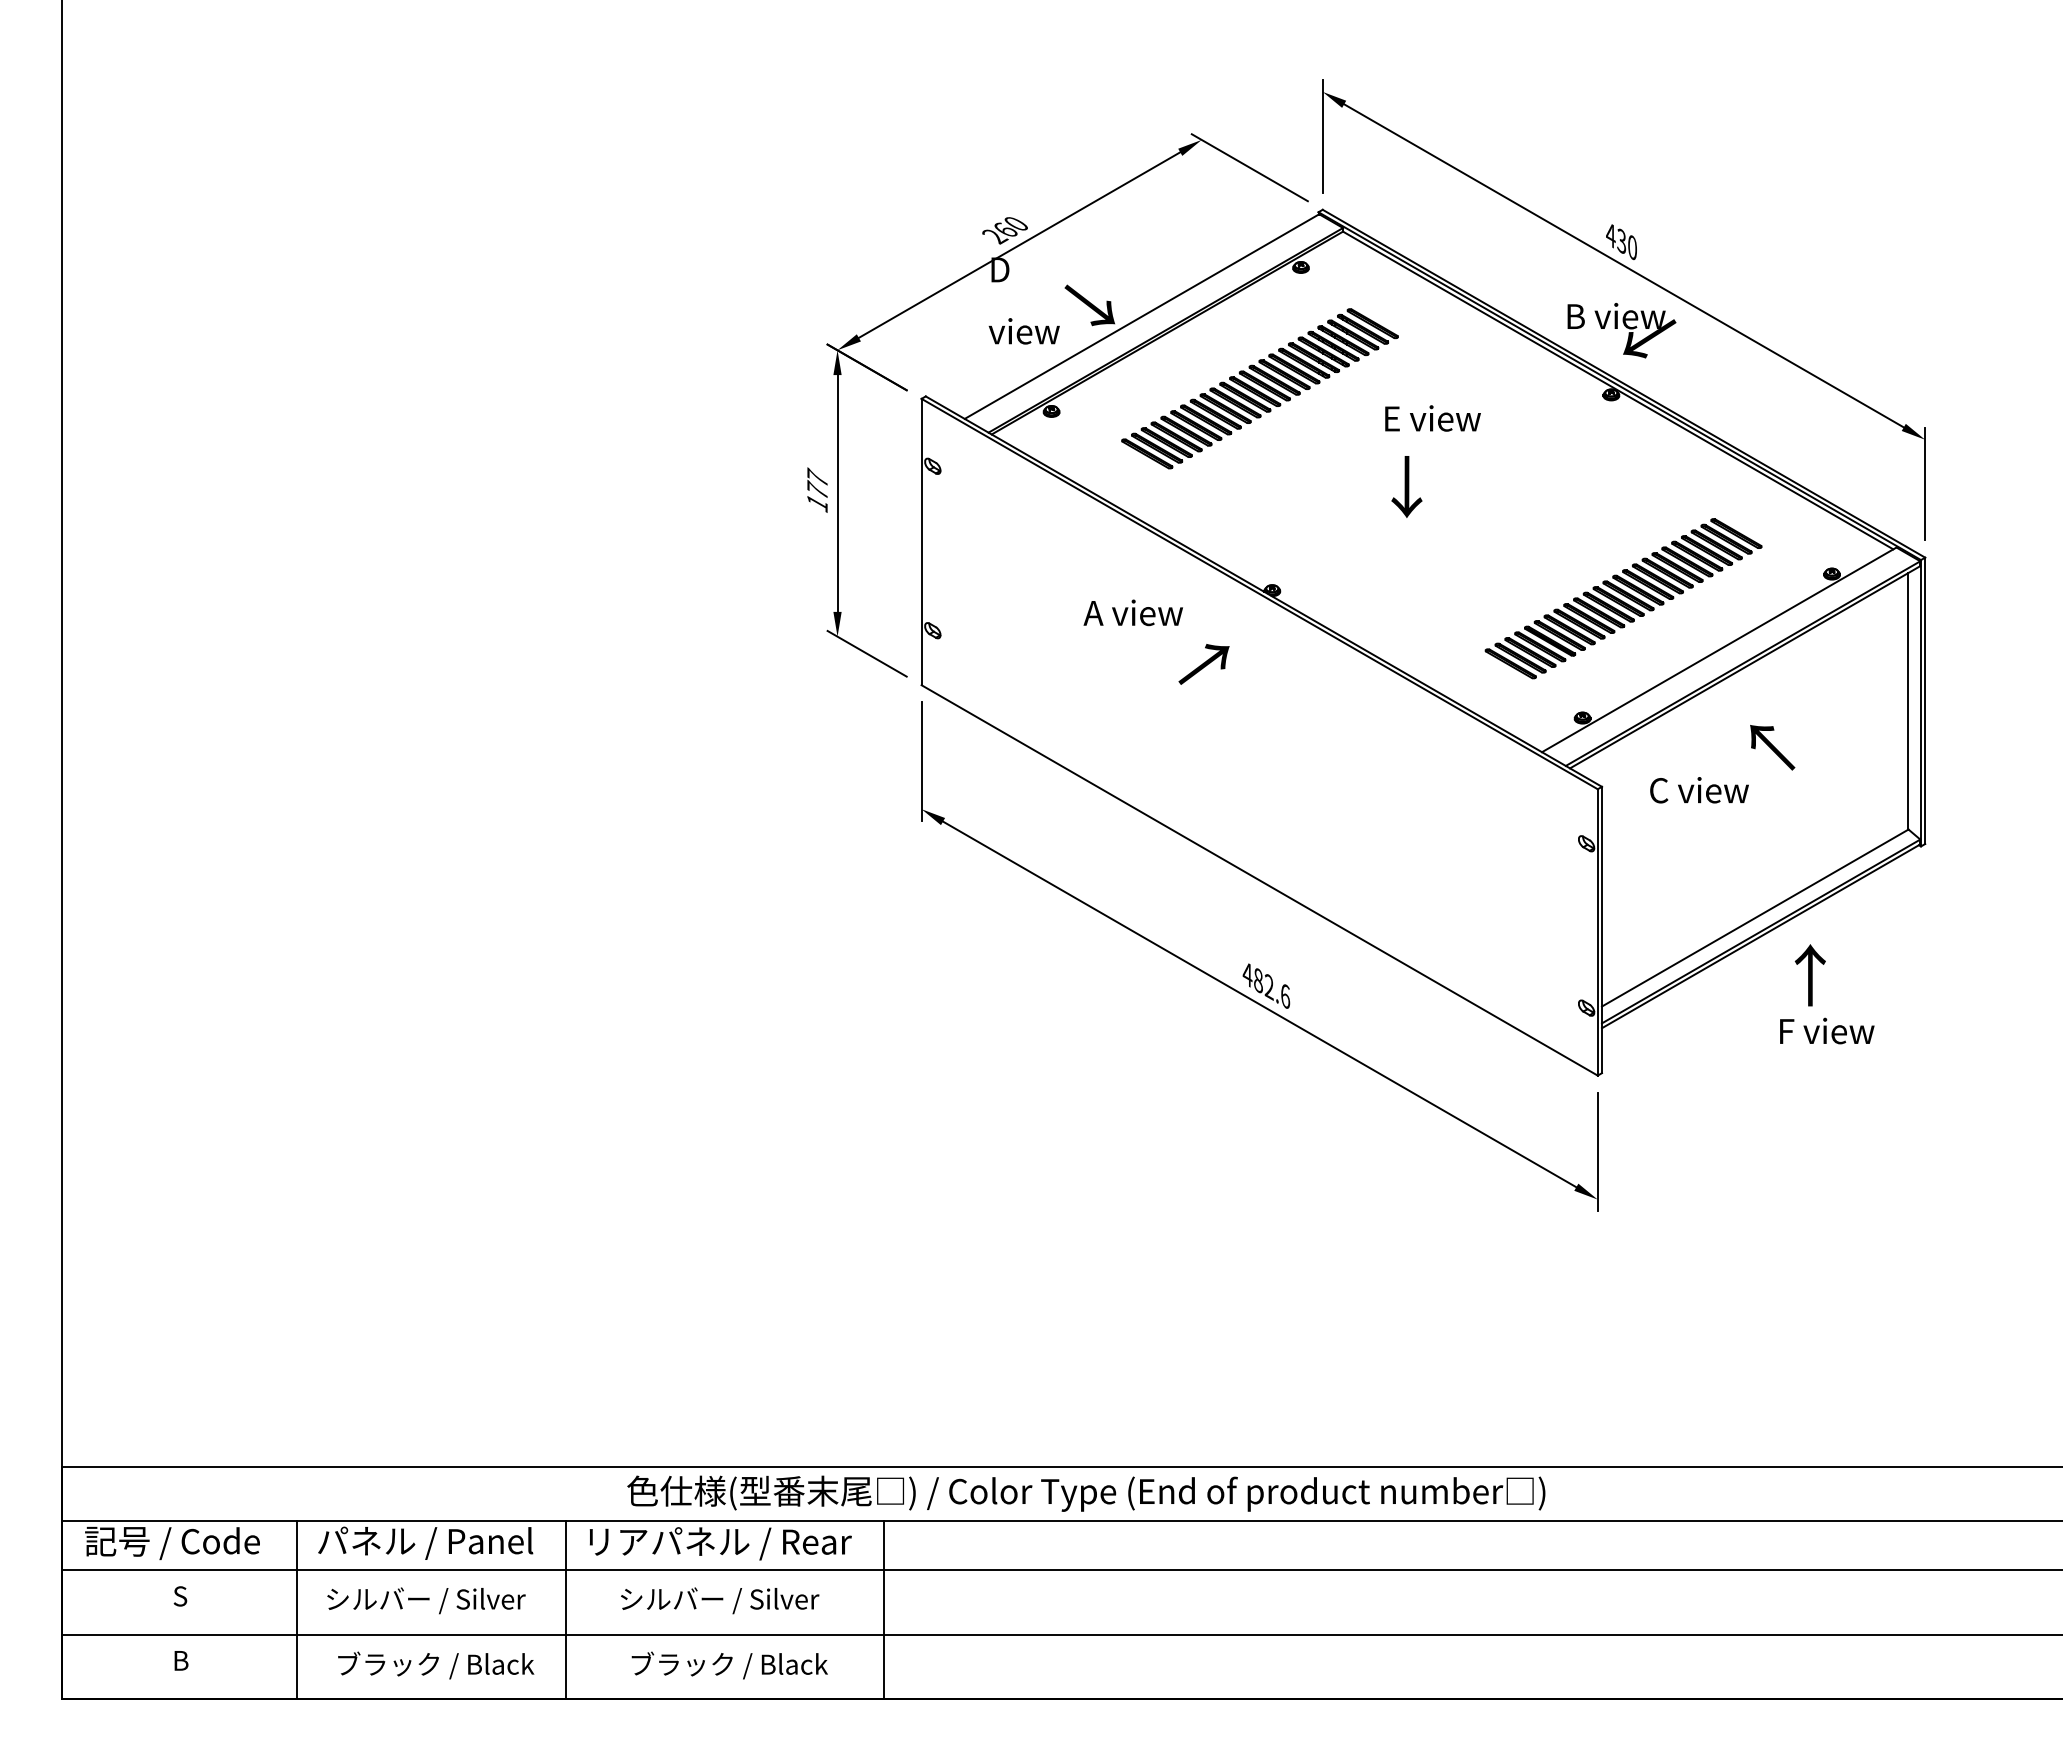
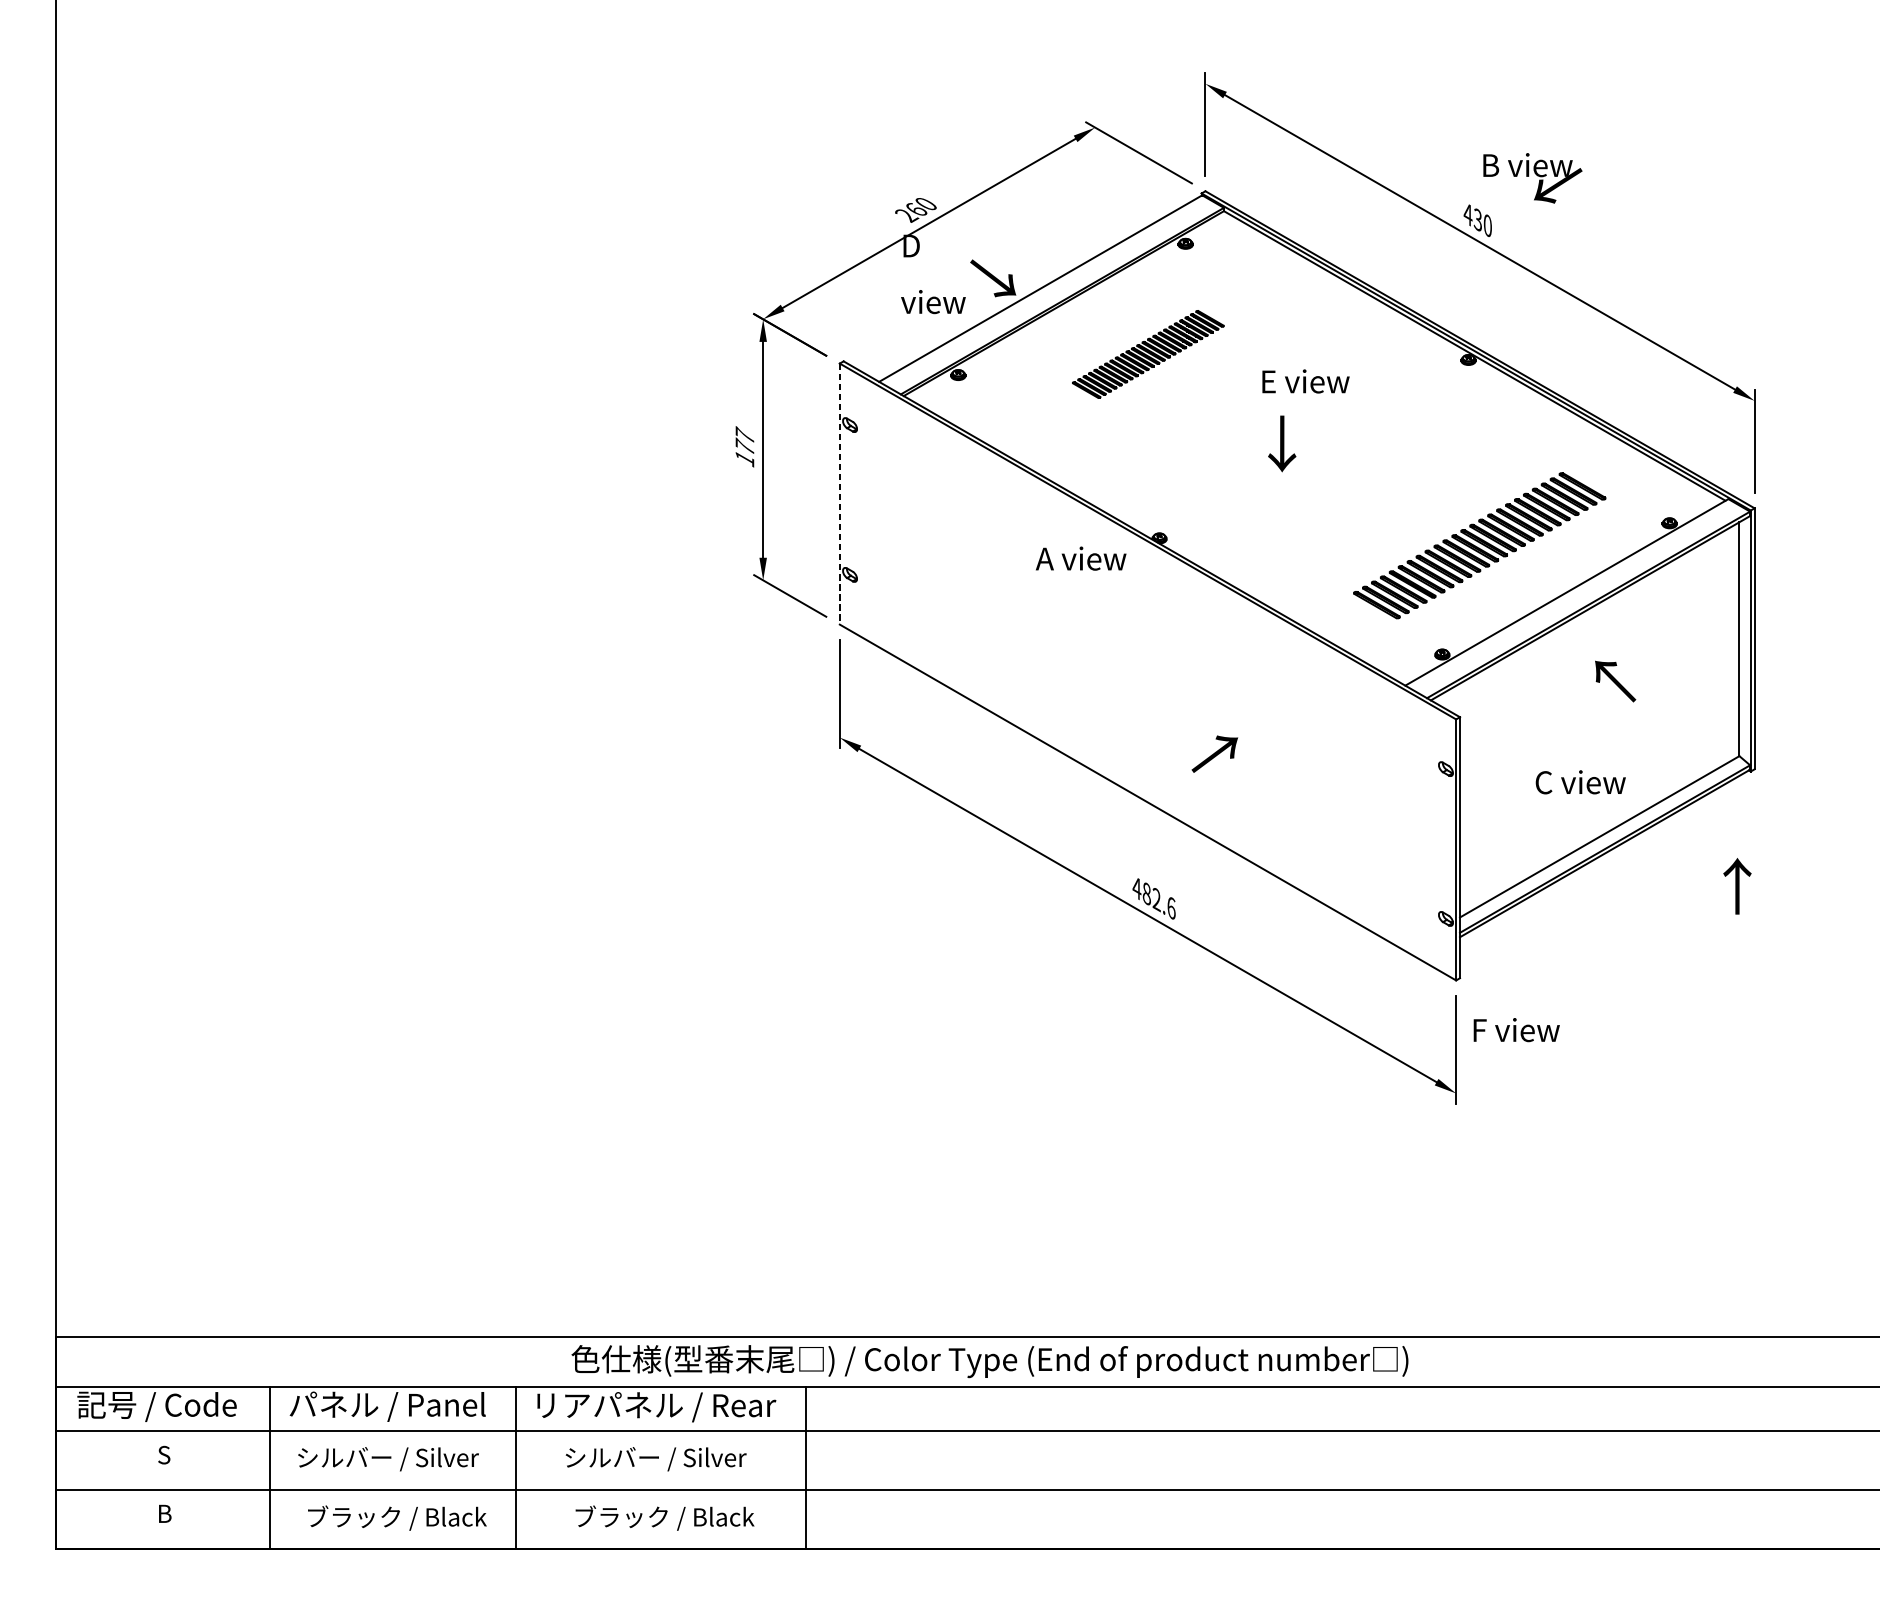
text: (1621, 330) -> (1532, 178), moved
part: (1259, 388) -> (1147, 354), size x0.6
line: (921, 542) -> (839, 494), solid -> dashed
text: (1132, 612) -> (1080, 558), moved
text: (1203, 664) -> (1214, 754), moved
text: (1699, 790) -> (1580, 782), moved
text: (1809, 975) -> (1736, 886), moved
text: (1827, 1030) -> (1516, 1029), moved

